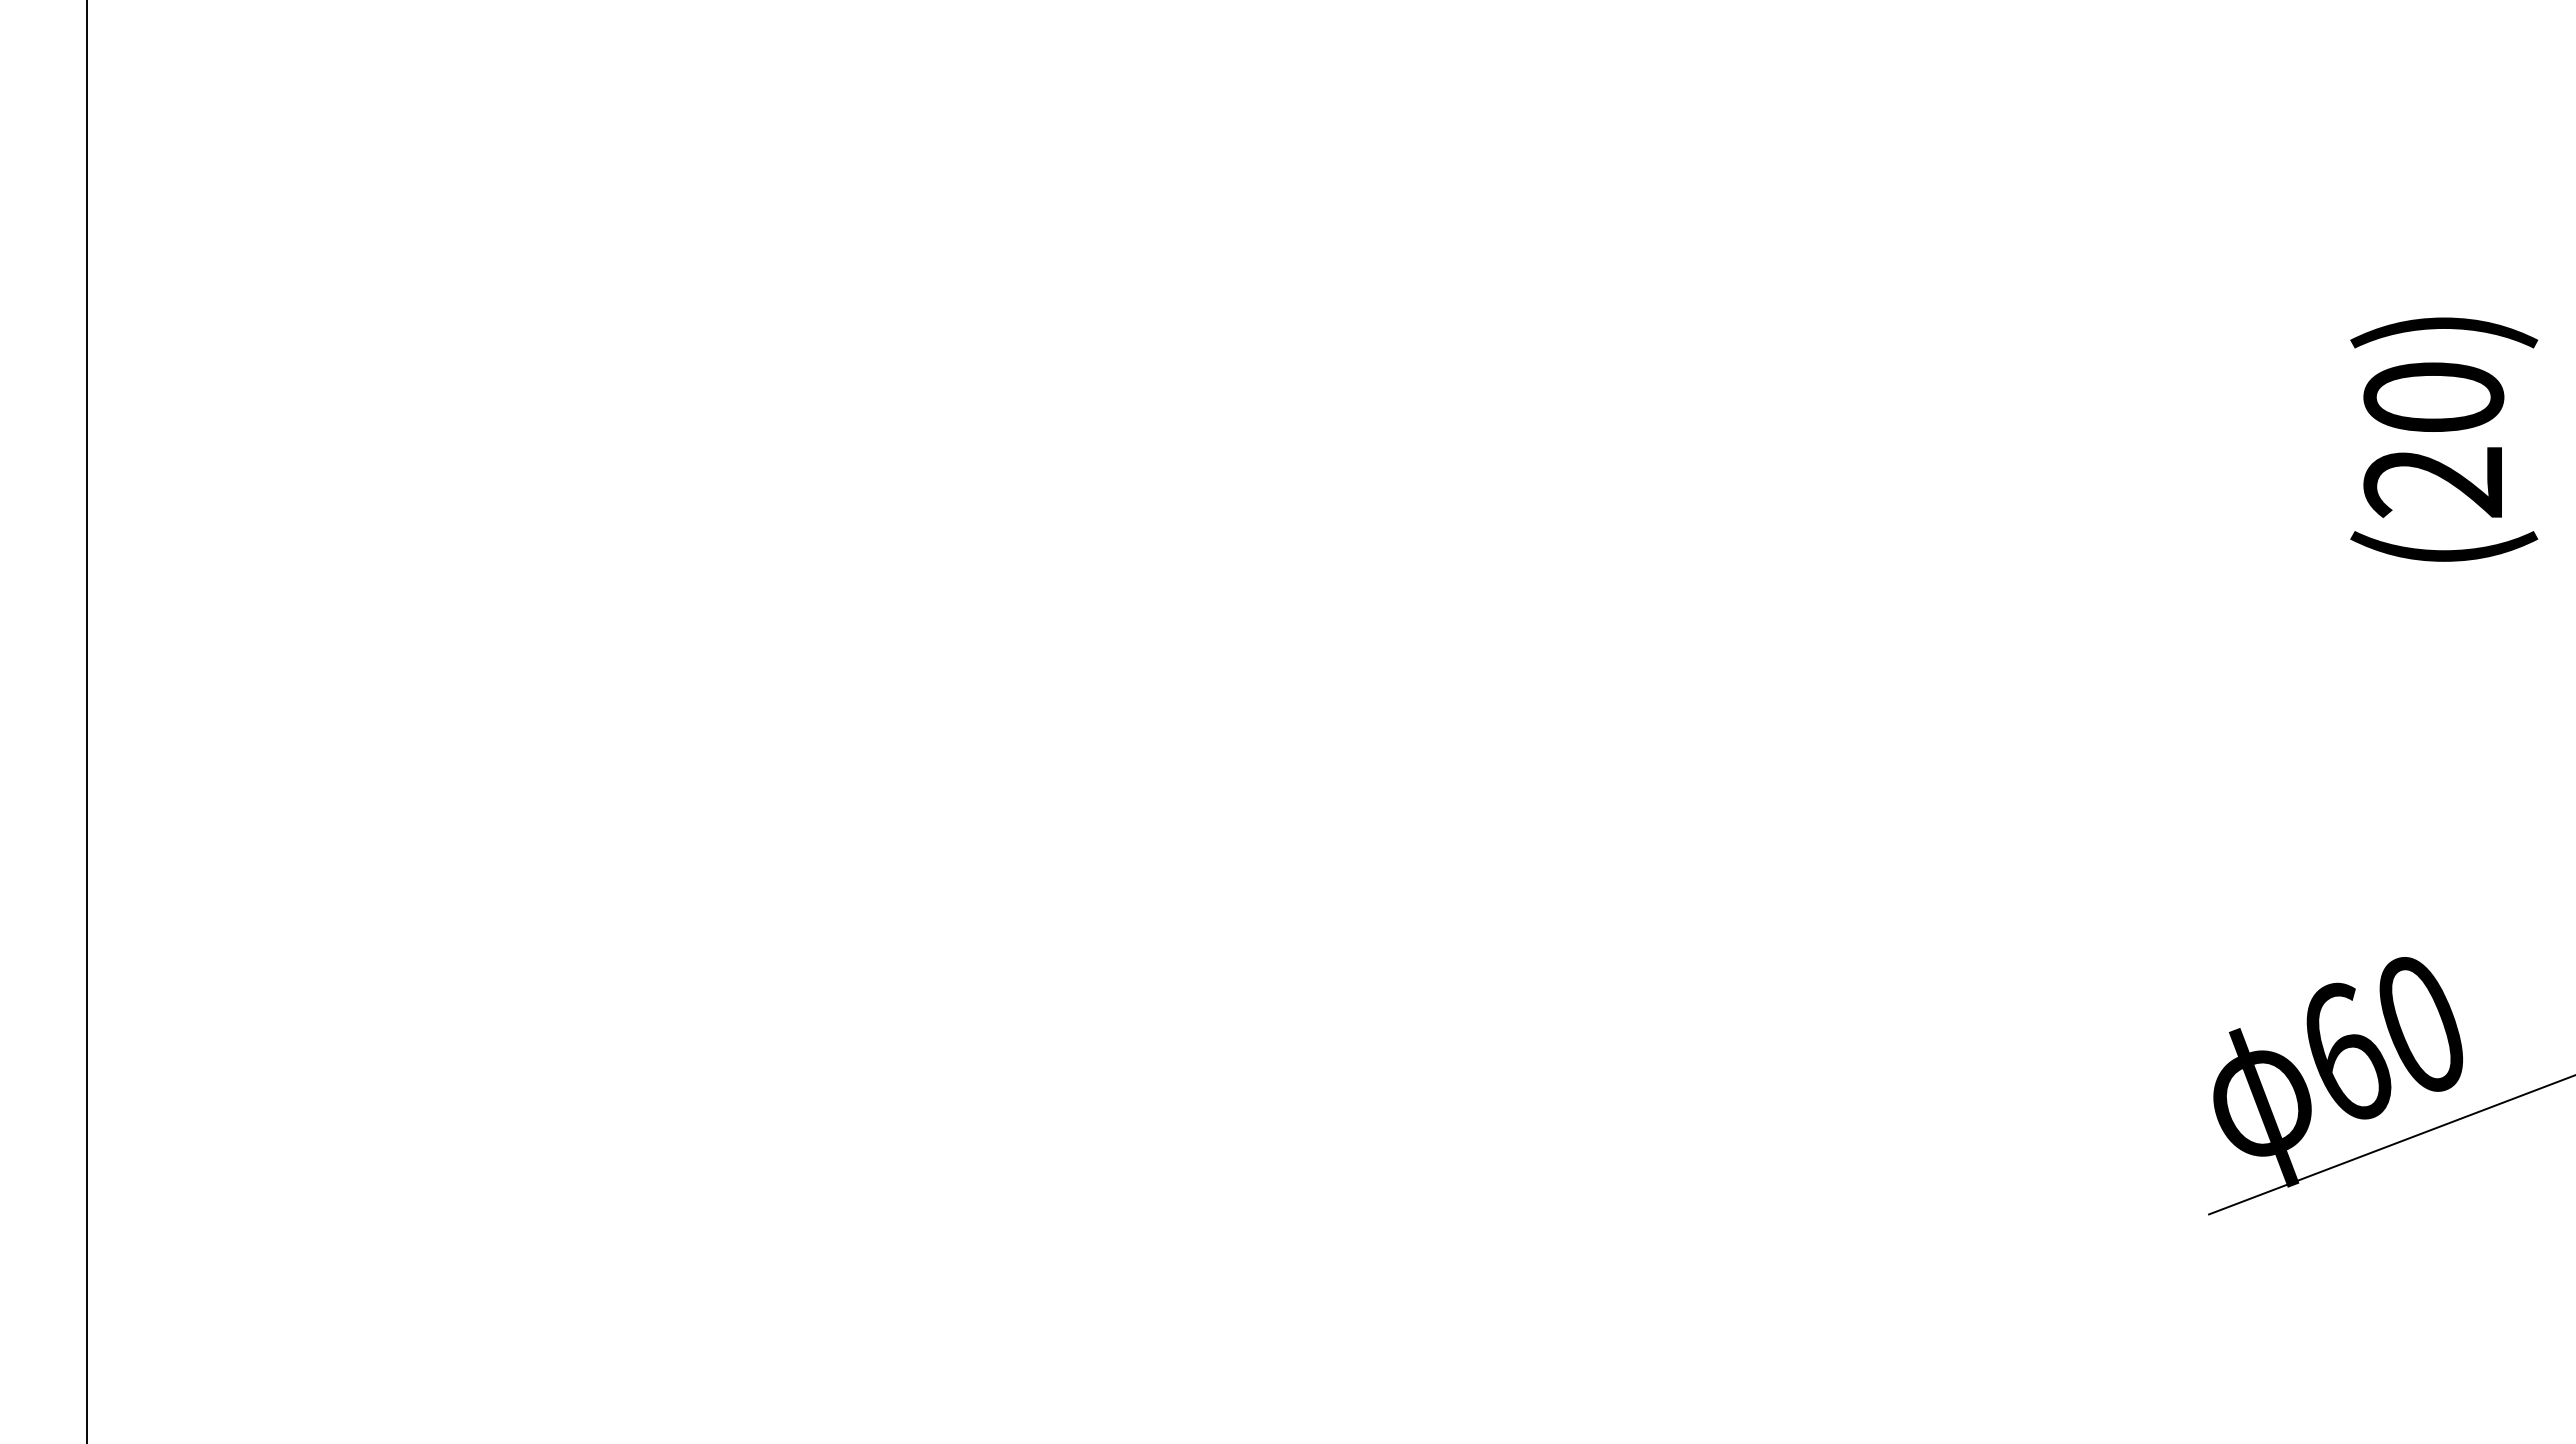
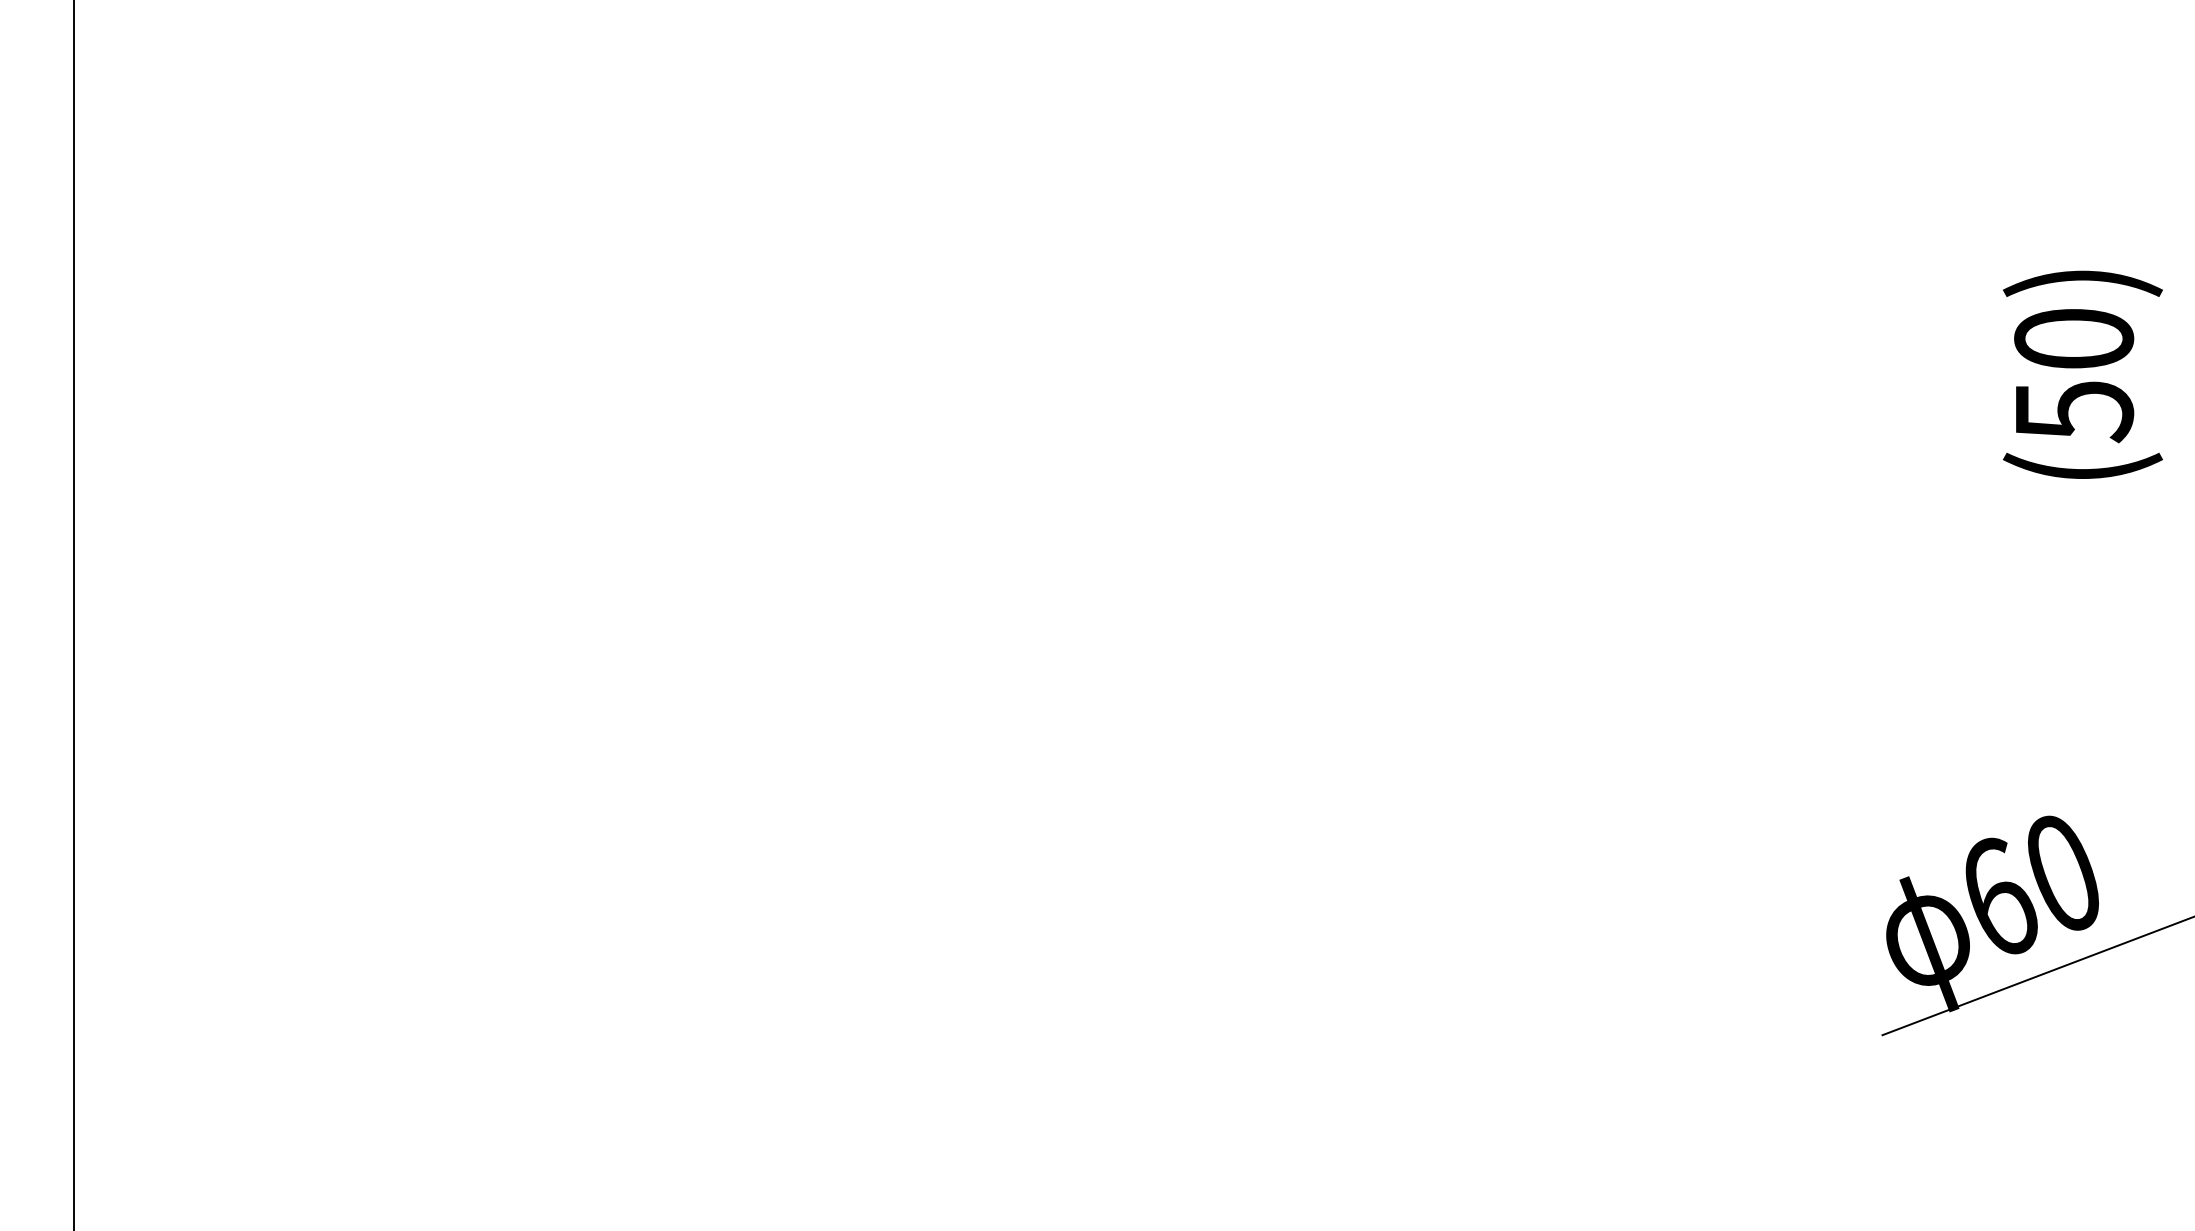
text: (2433, 483) -> (2073, 412), (20) -> (50)

